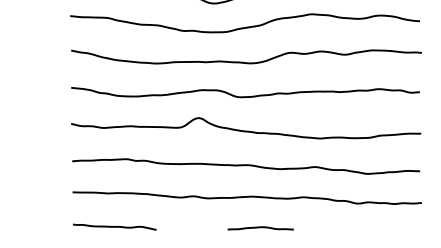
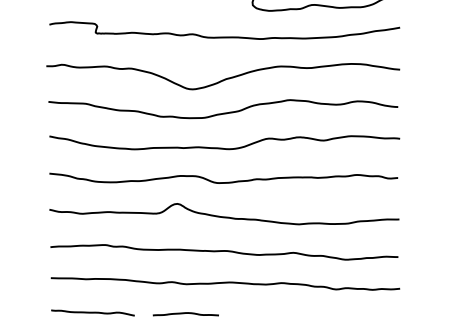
curve: (260, 227) -> (185, 313), moved

